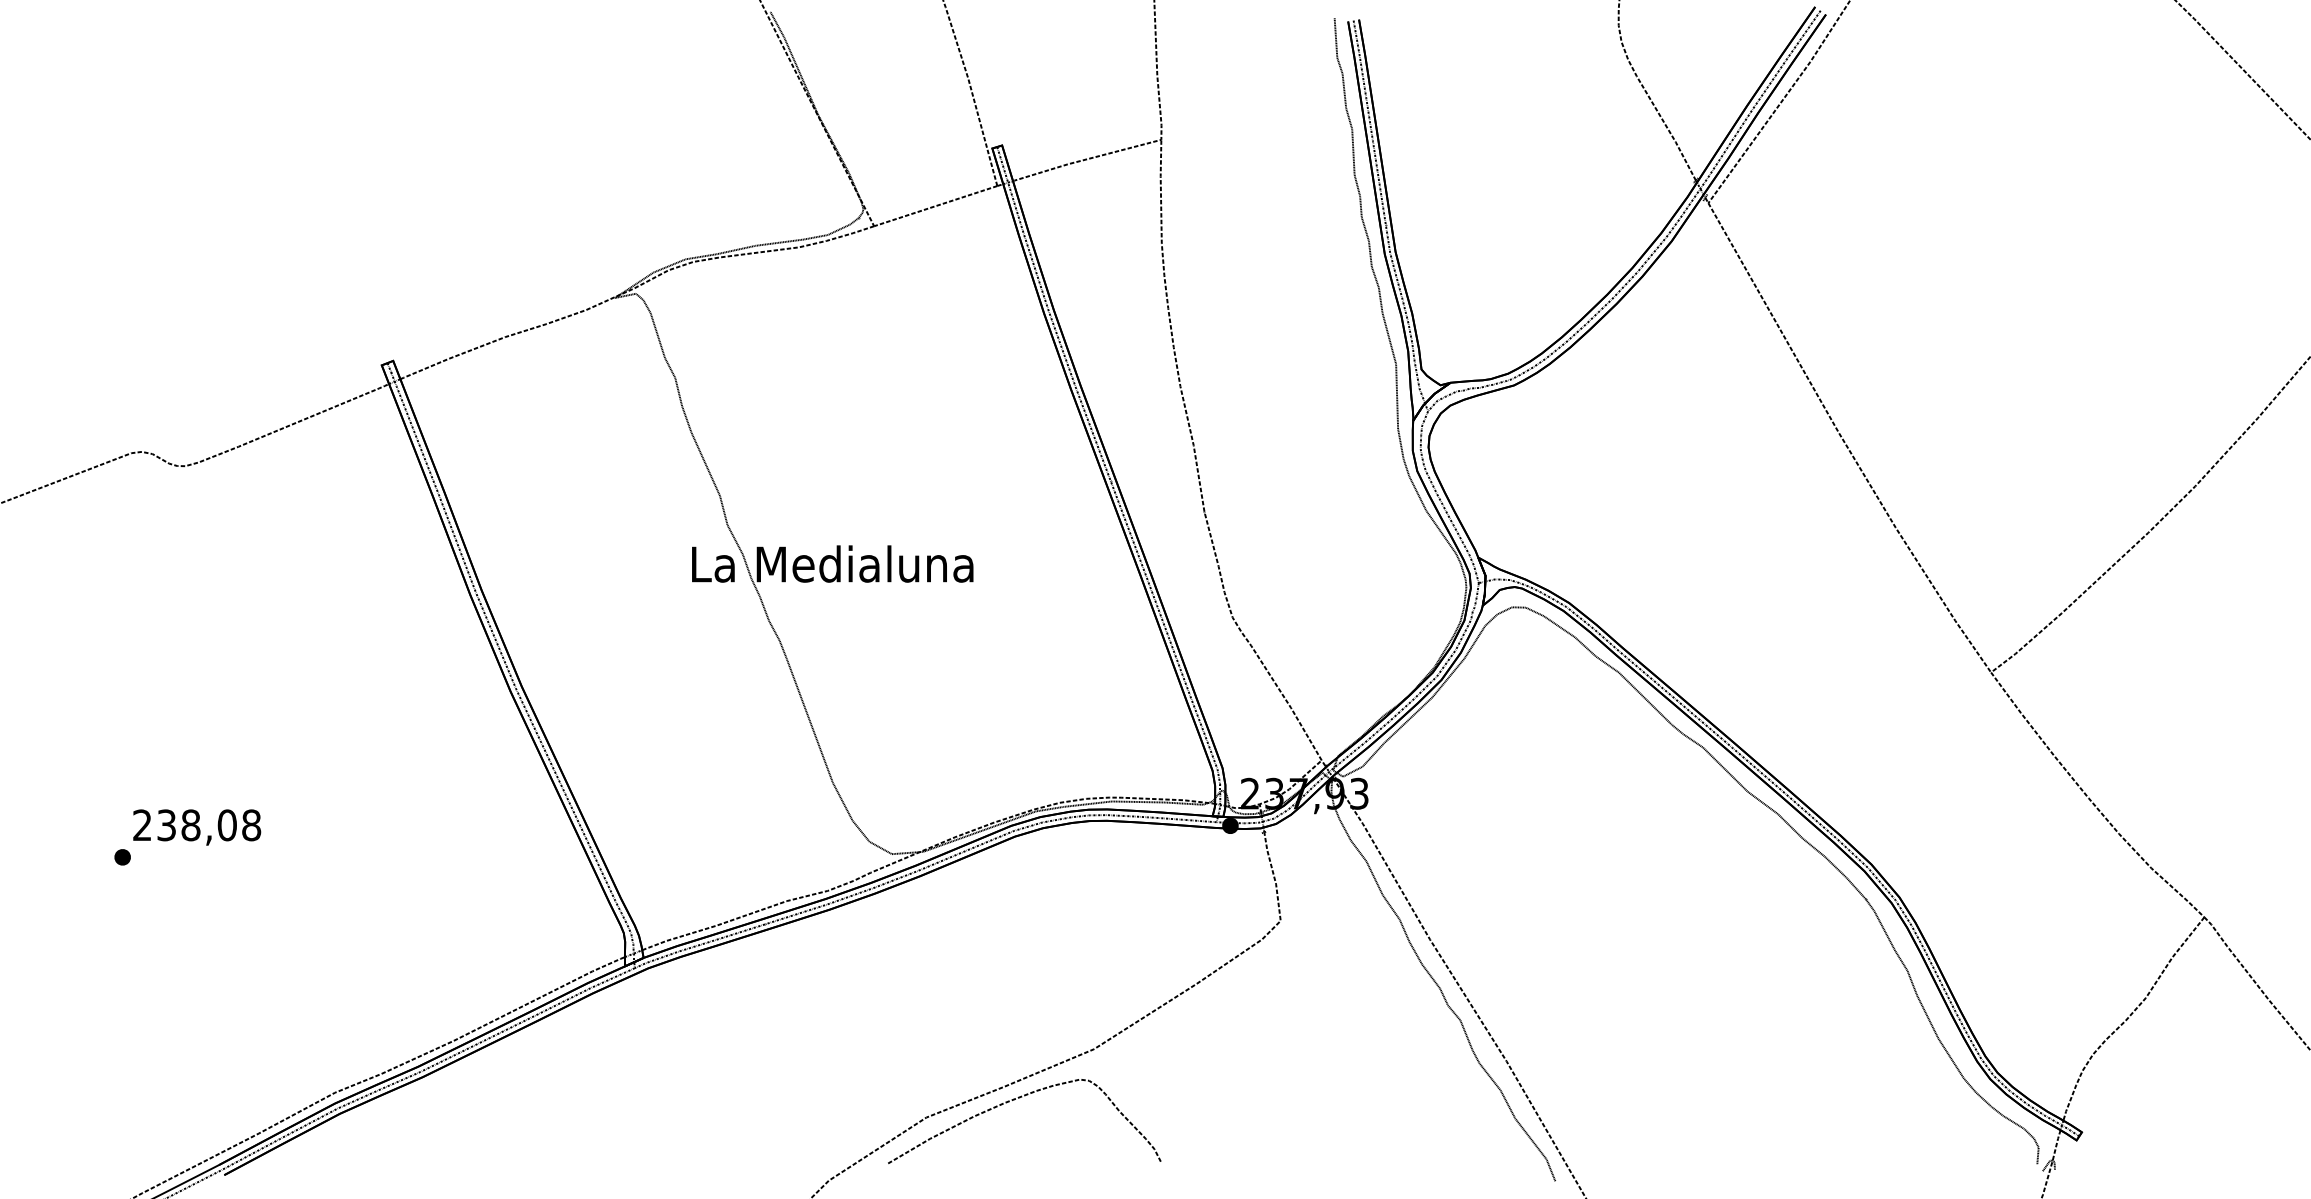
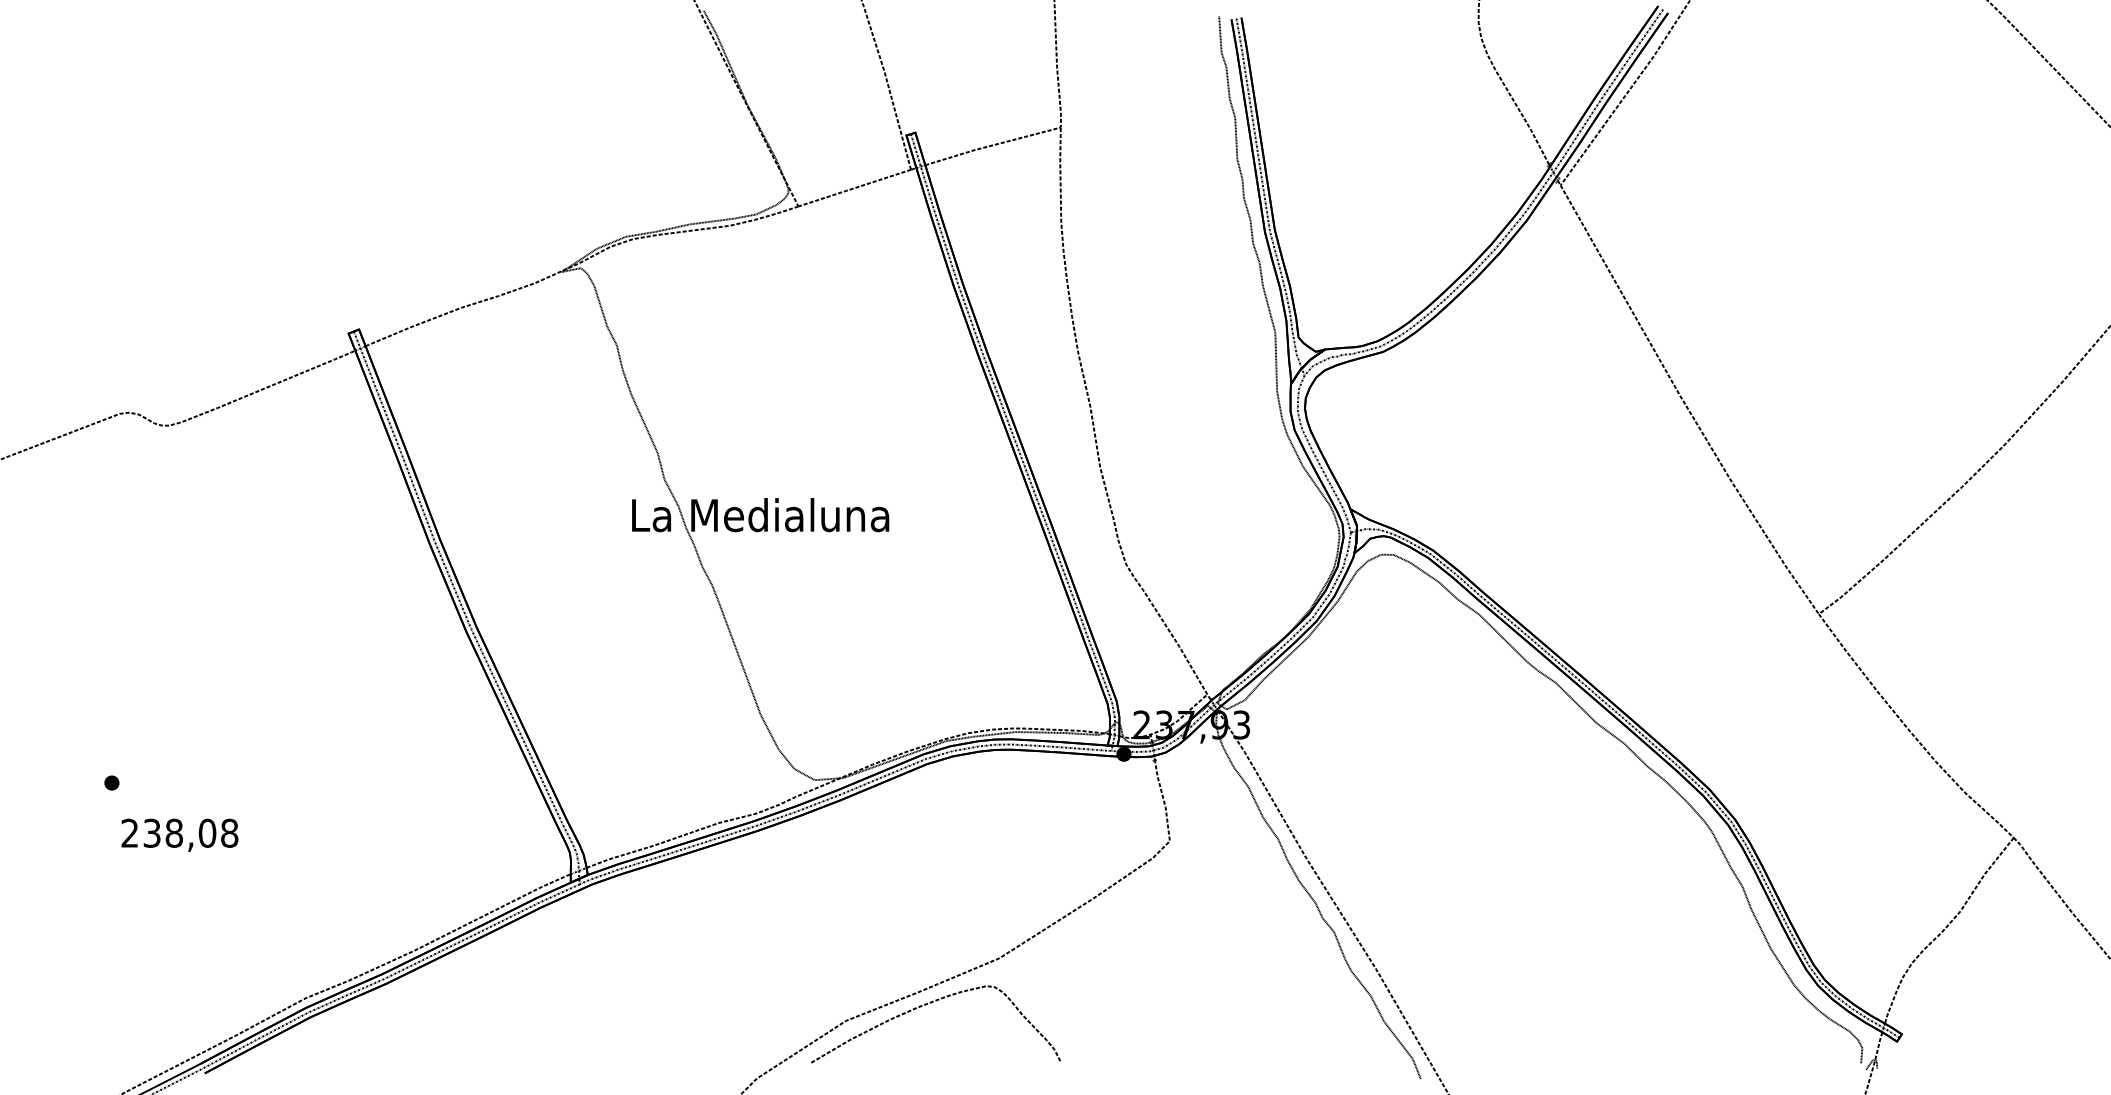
text: (197, 827) -> (180, 835), moved

